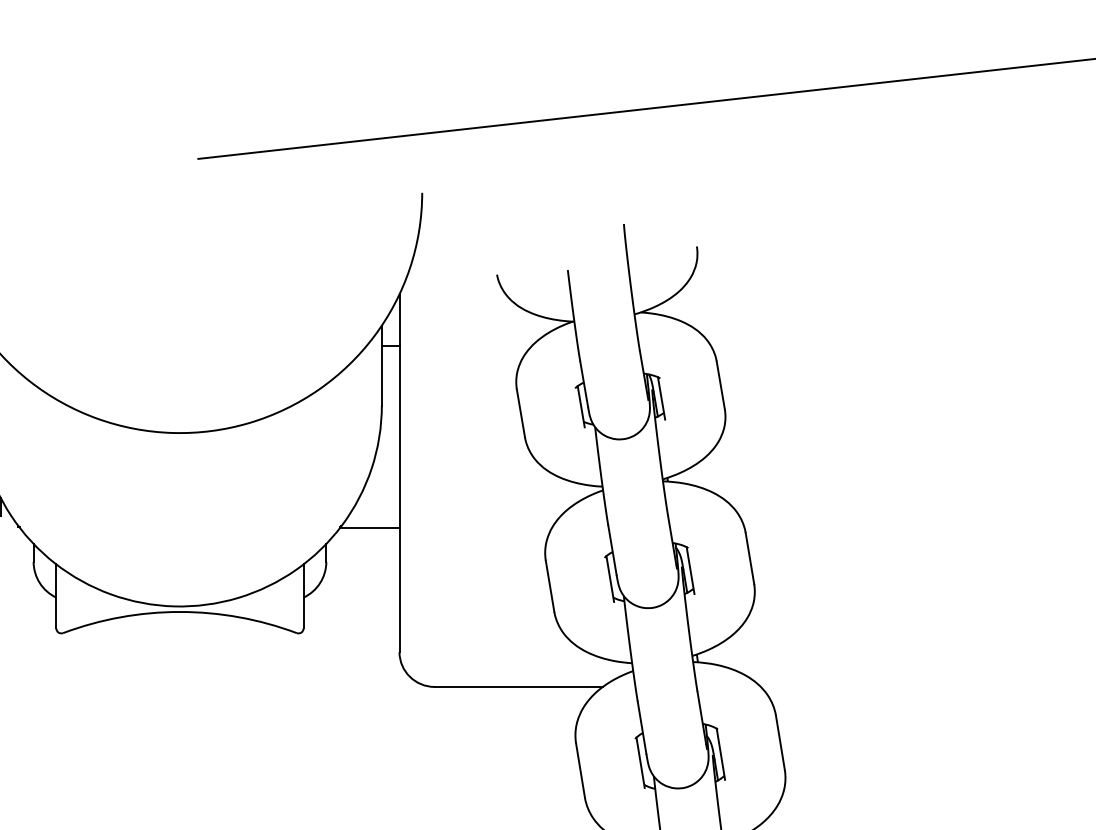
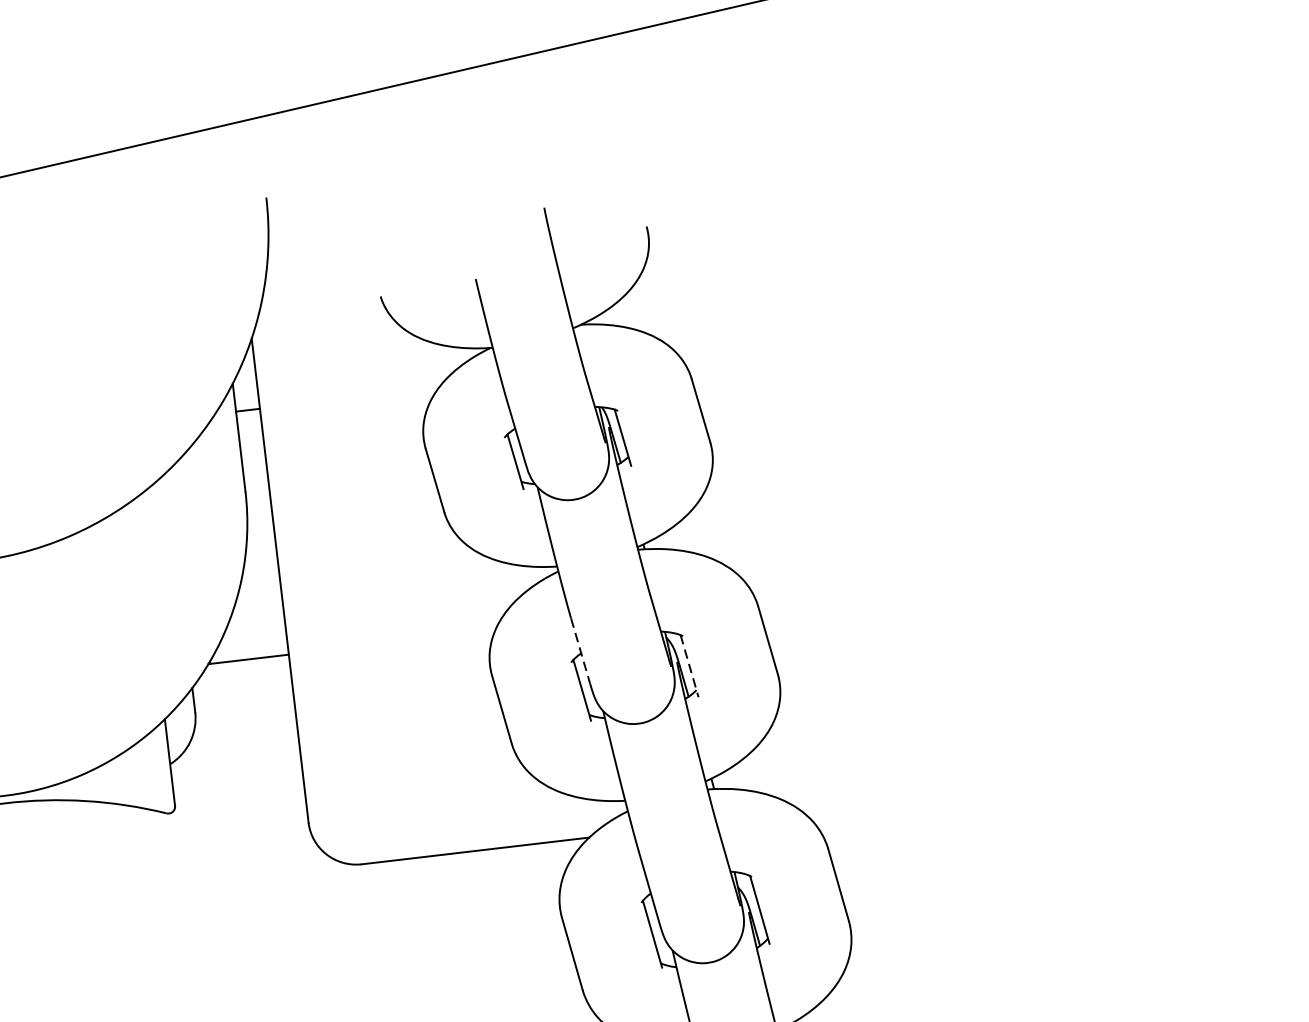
line: (612, 550) -> (580, 651), solid -> dashed
line: (690, 570) -> (689, 666), solid -> dashed

